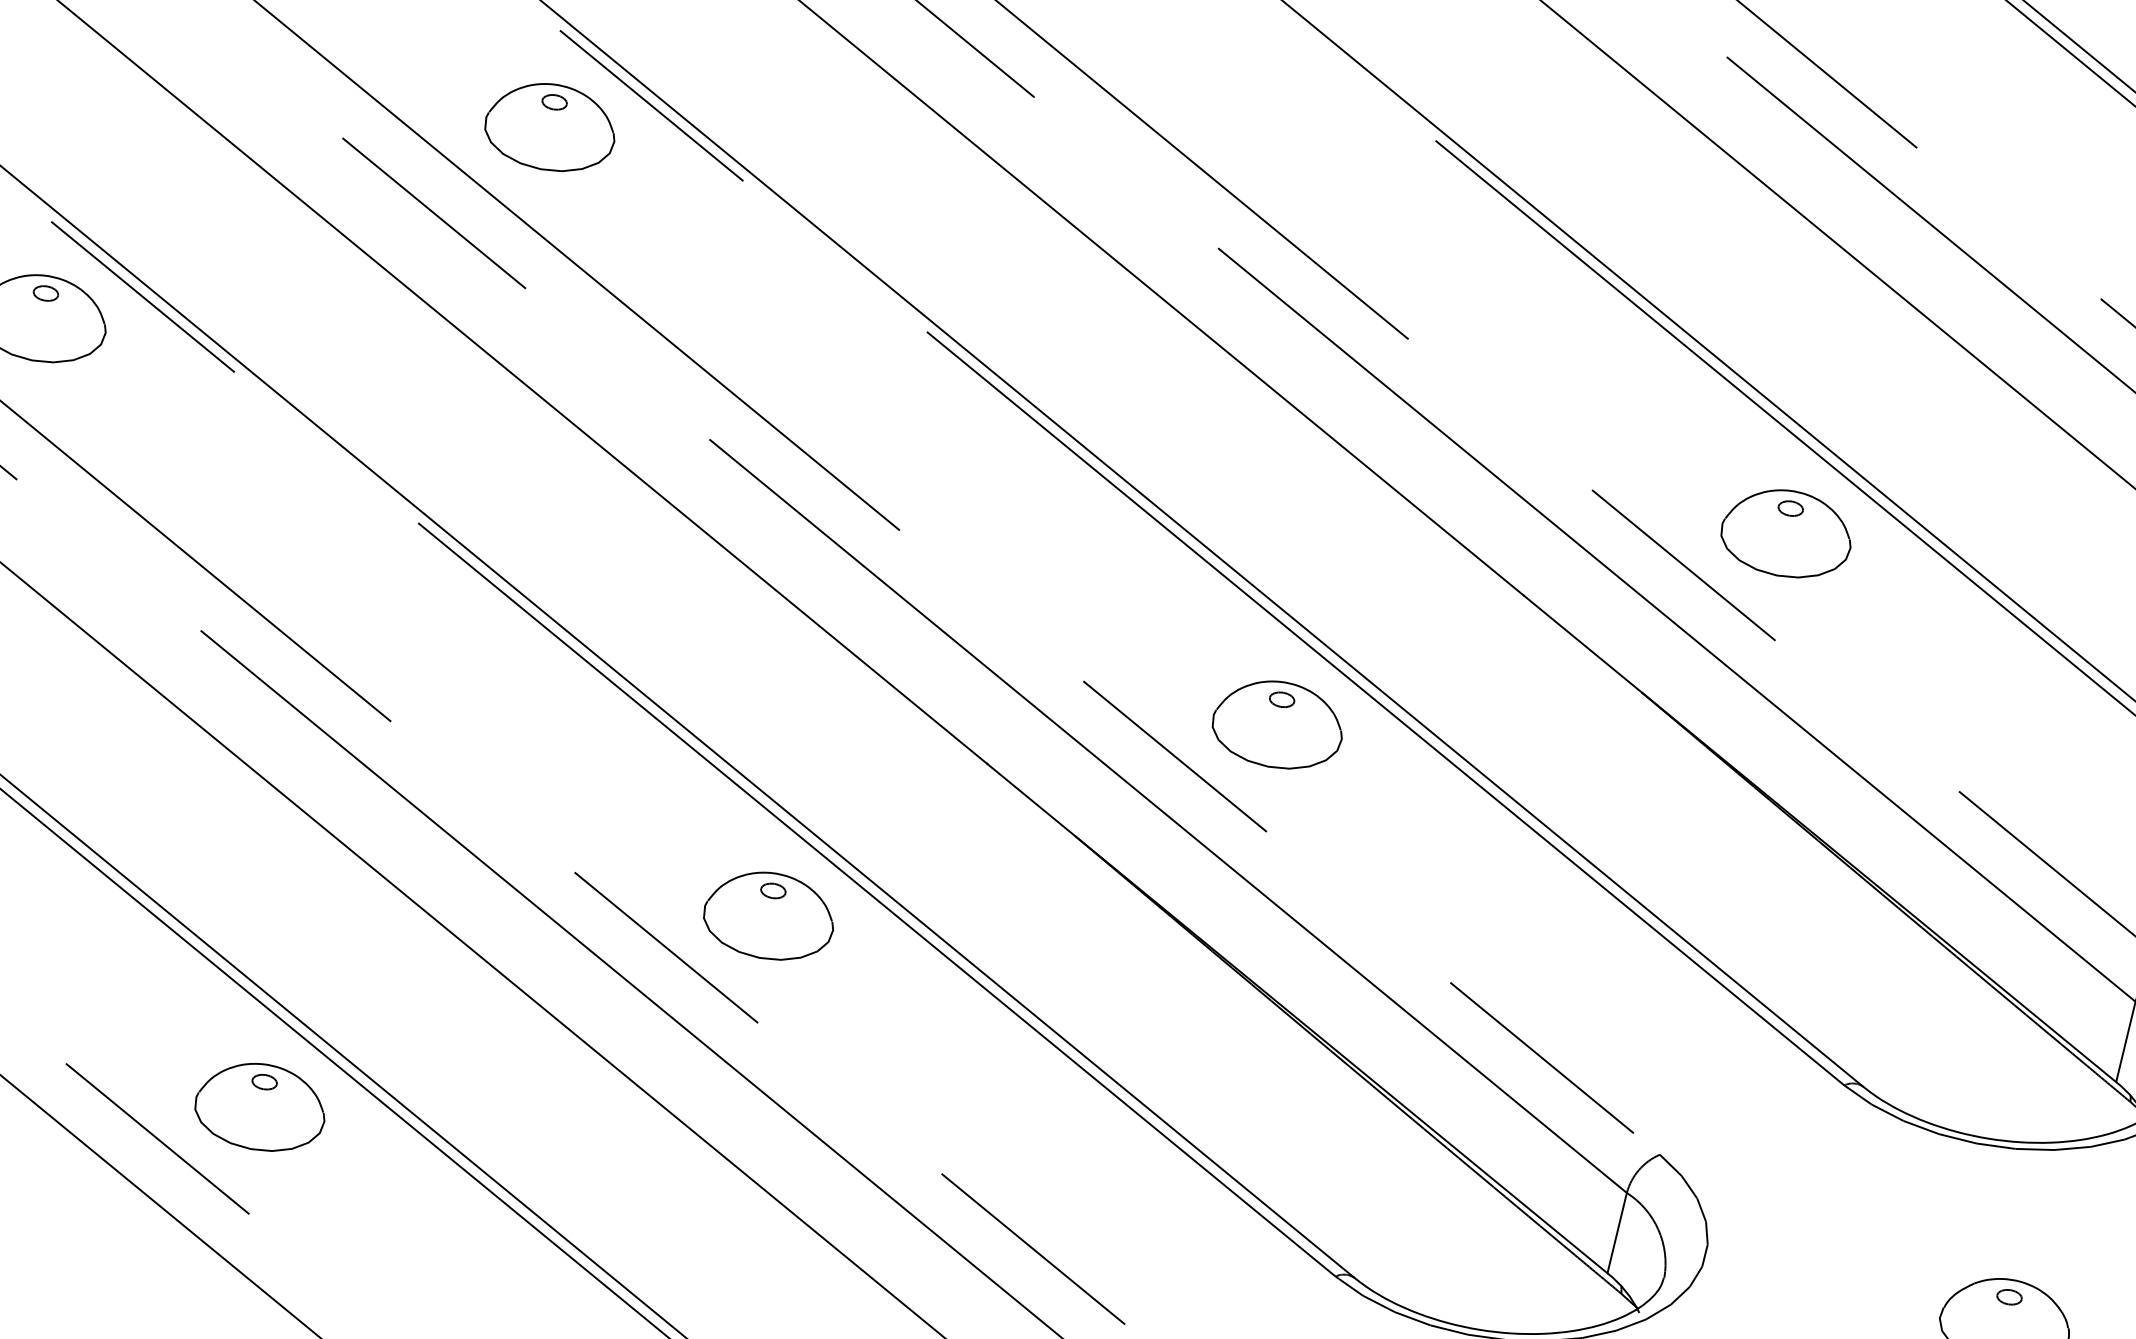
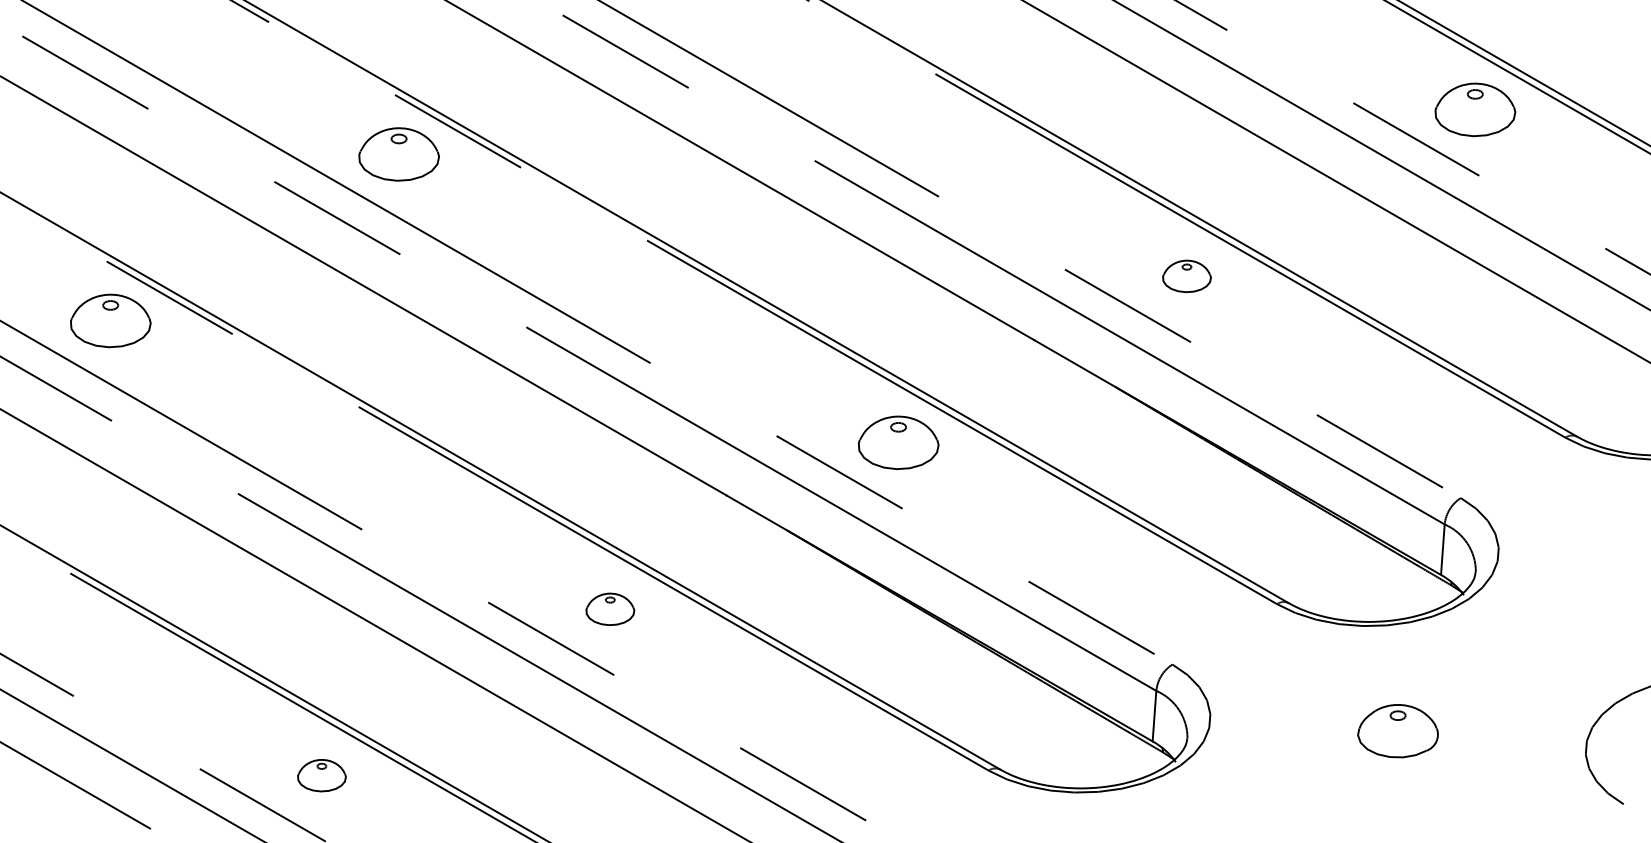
part: (1785, 533) -> (1186, 276), size x0.6
part: (769, 916) -> (610, 609), size x0.6
part: (260, 1106) -> (321, 775), size x0.6

